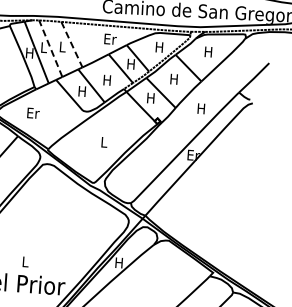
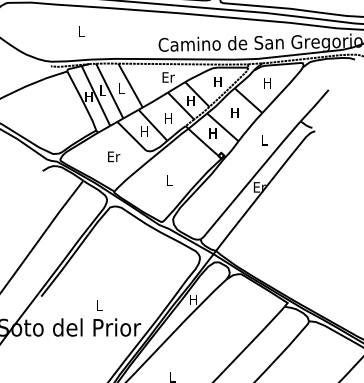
line: (71, 45) -> (130, 86), dashed -> solid
line: (50, 49) -> (109, 91), dashed -> solid
text: (201, 109) -> (264, 140), H -> L
text: (33, 113) -> (114, 156), moved

